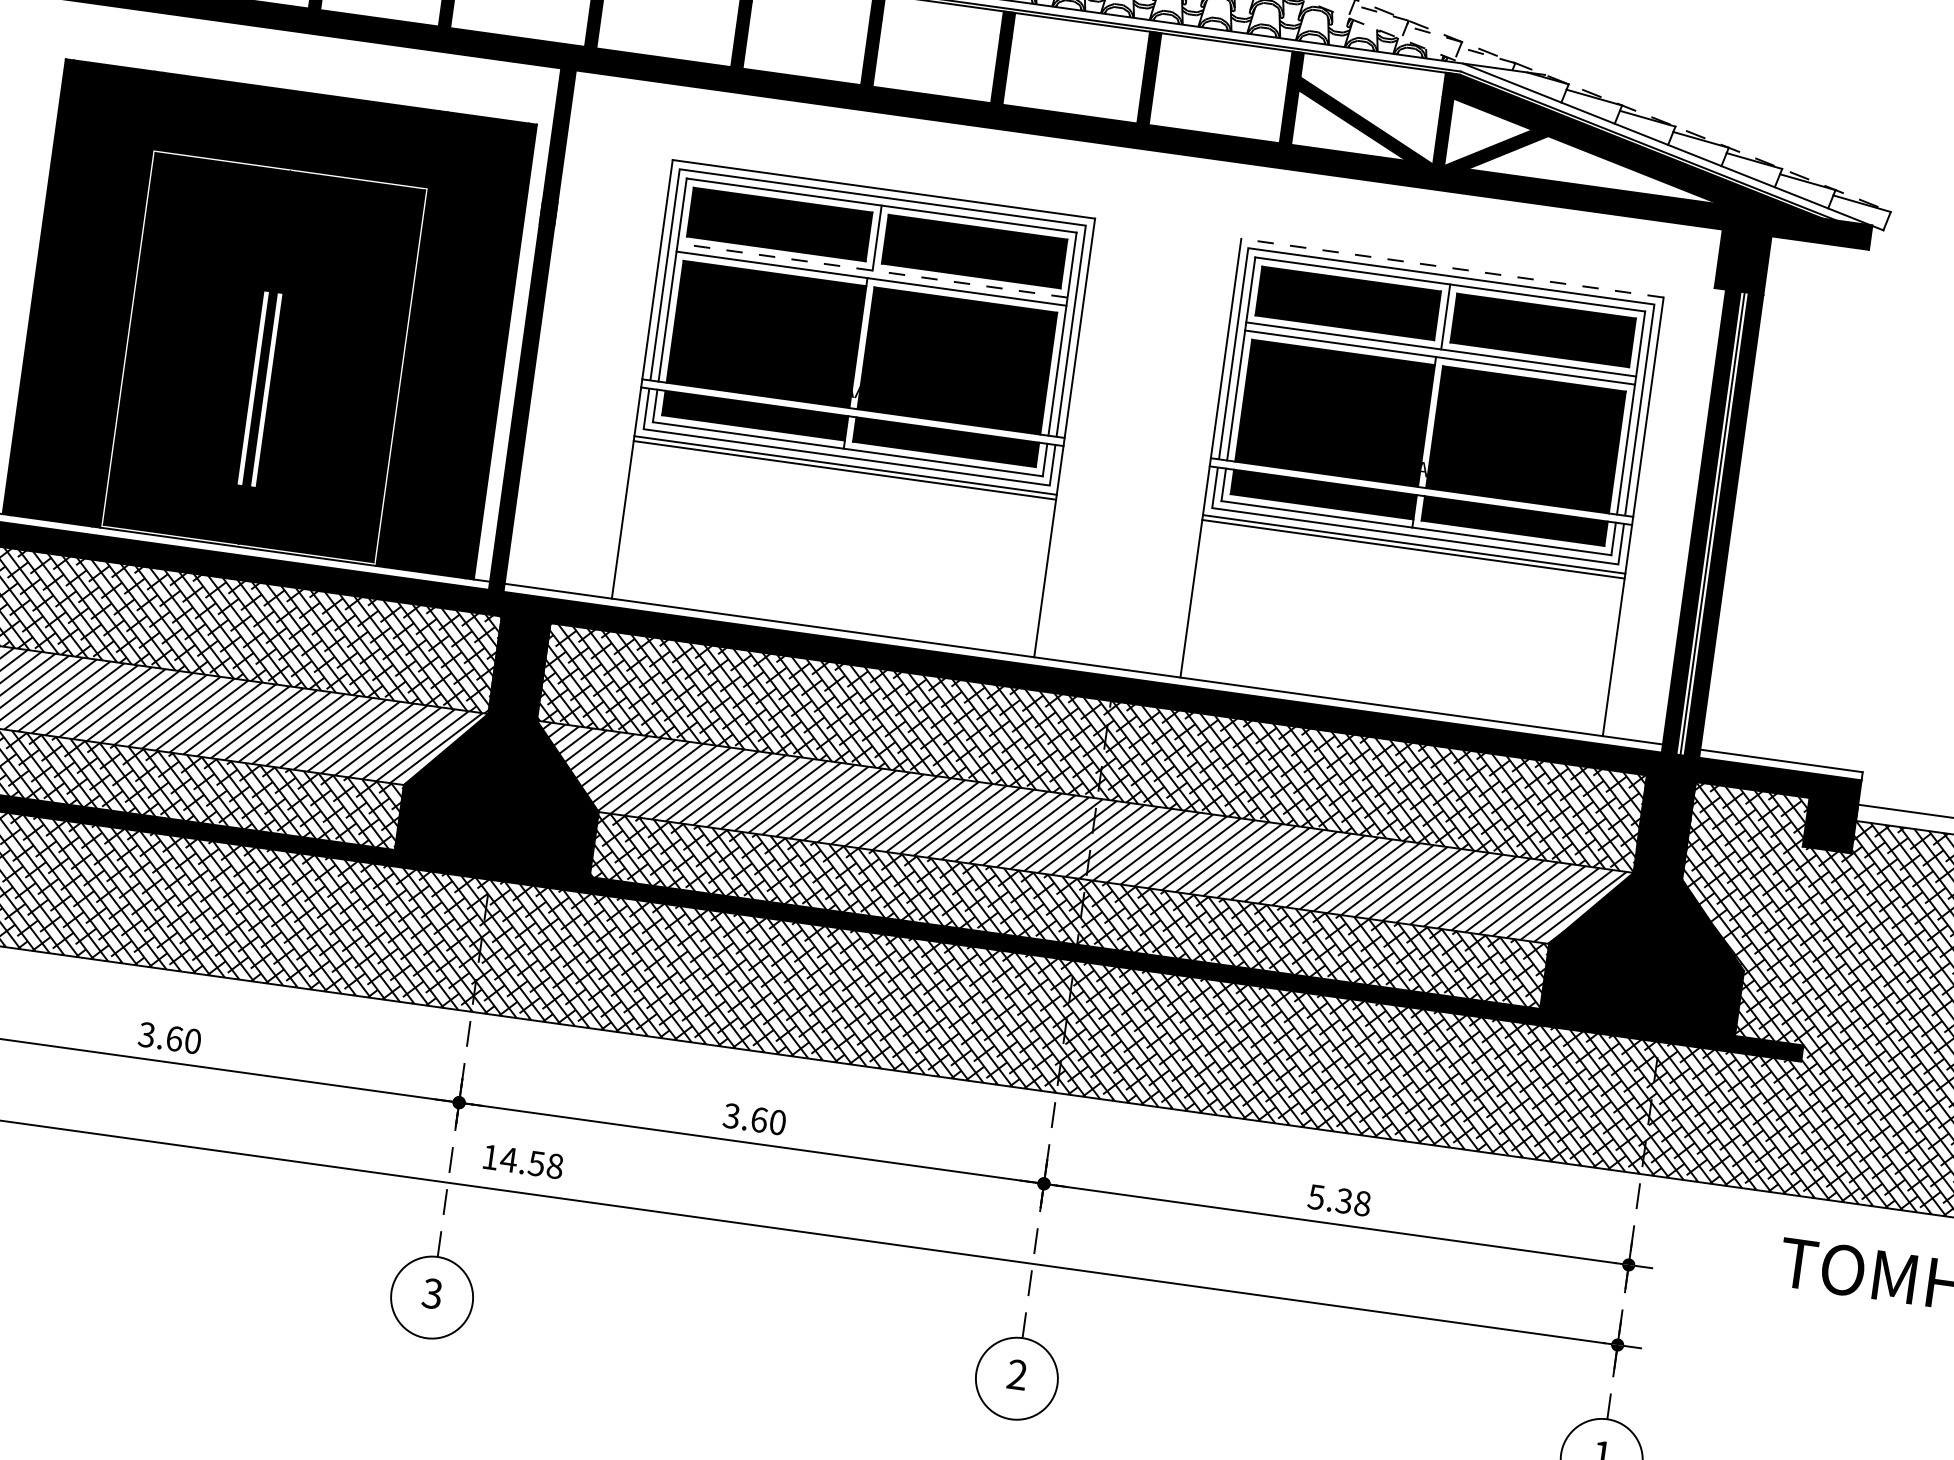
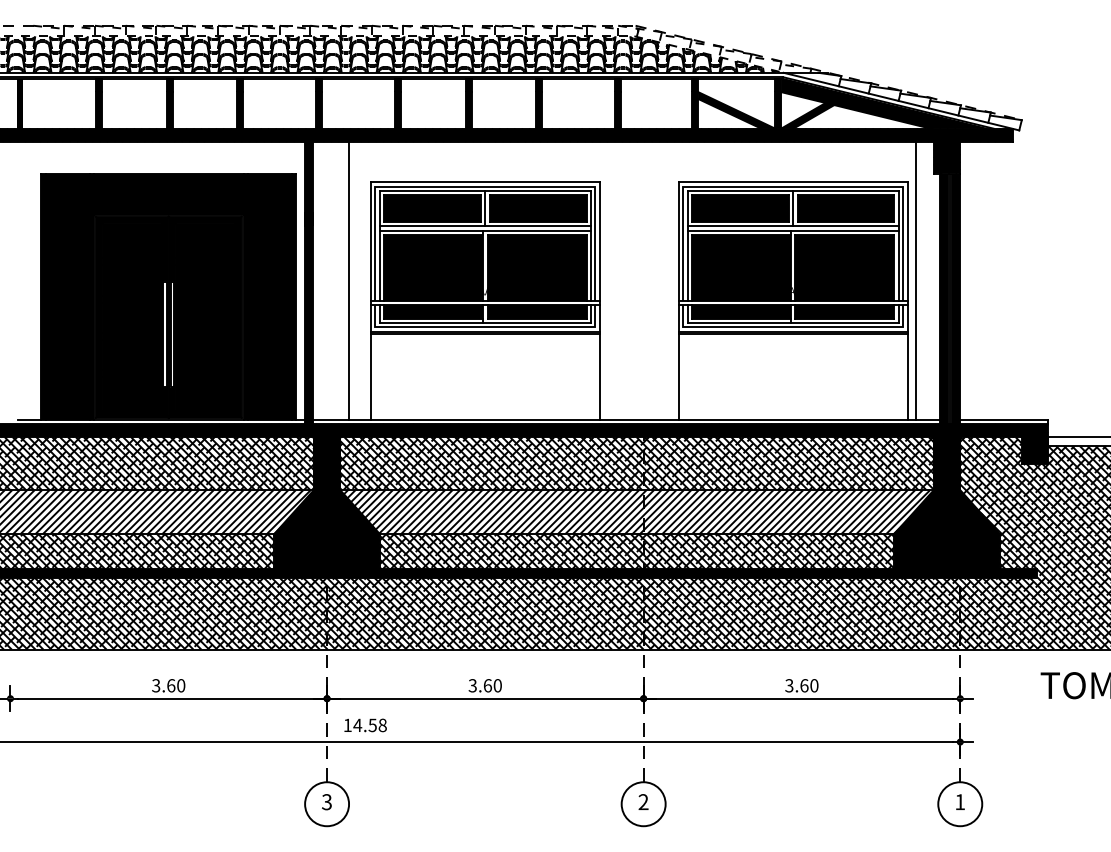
line: (1451, 268) -> (792, 182), dashed -> solid
line: (872, 271) -> (485, 226), dashed -> solid
line: (607, 335) -> (349, 280), added
line: (1655, 481) -> (916, 280), added
text: (1338, 1199) -> (801, 685), 5.38 -> 3.60

